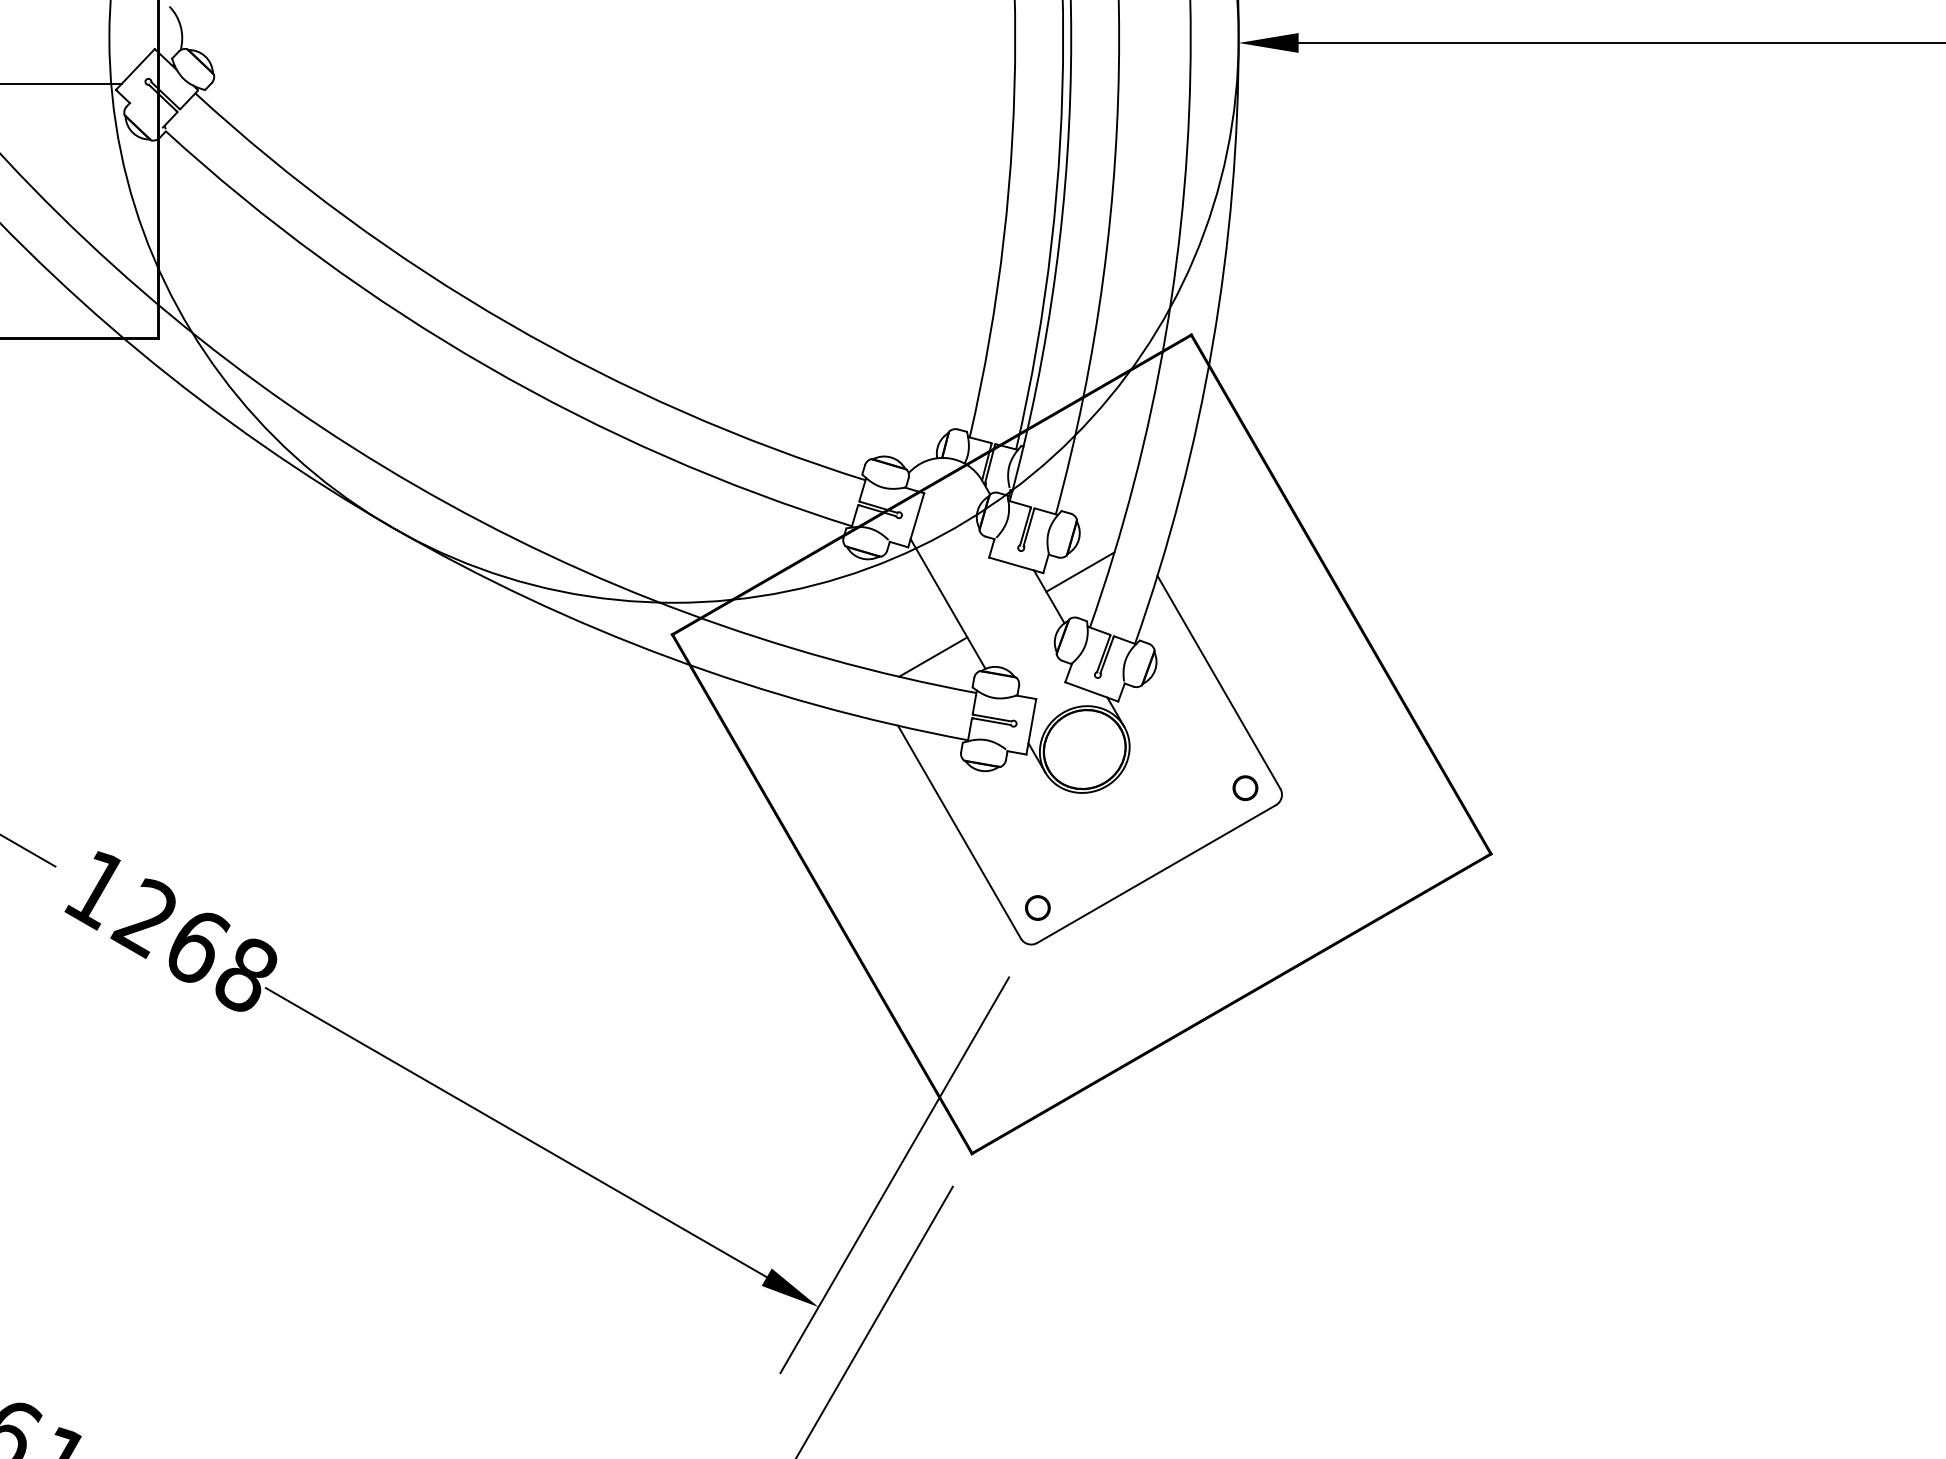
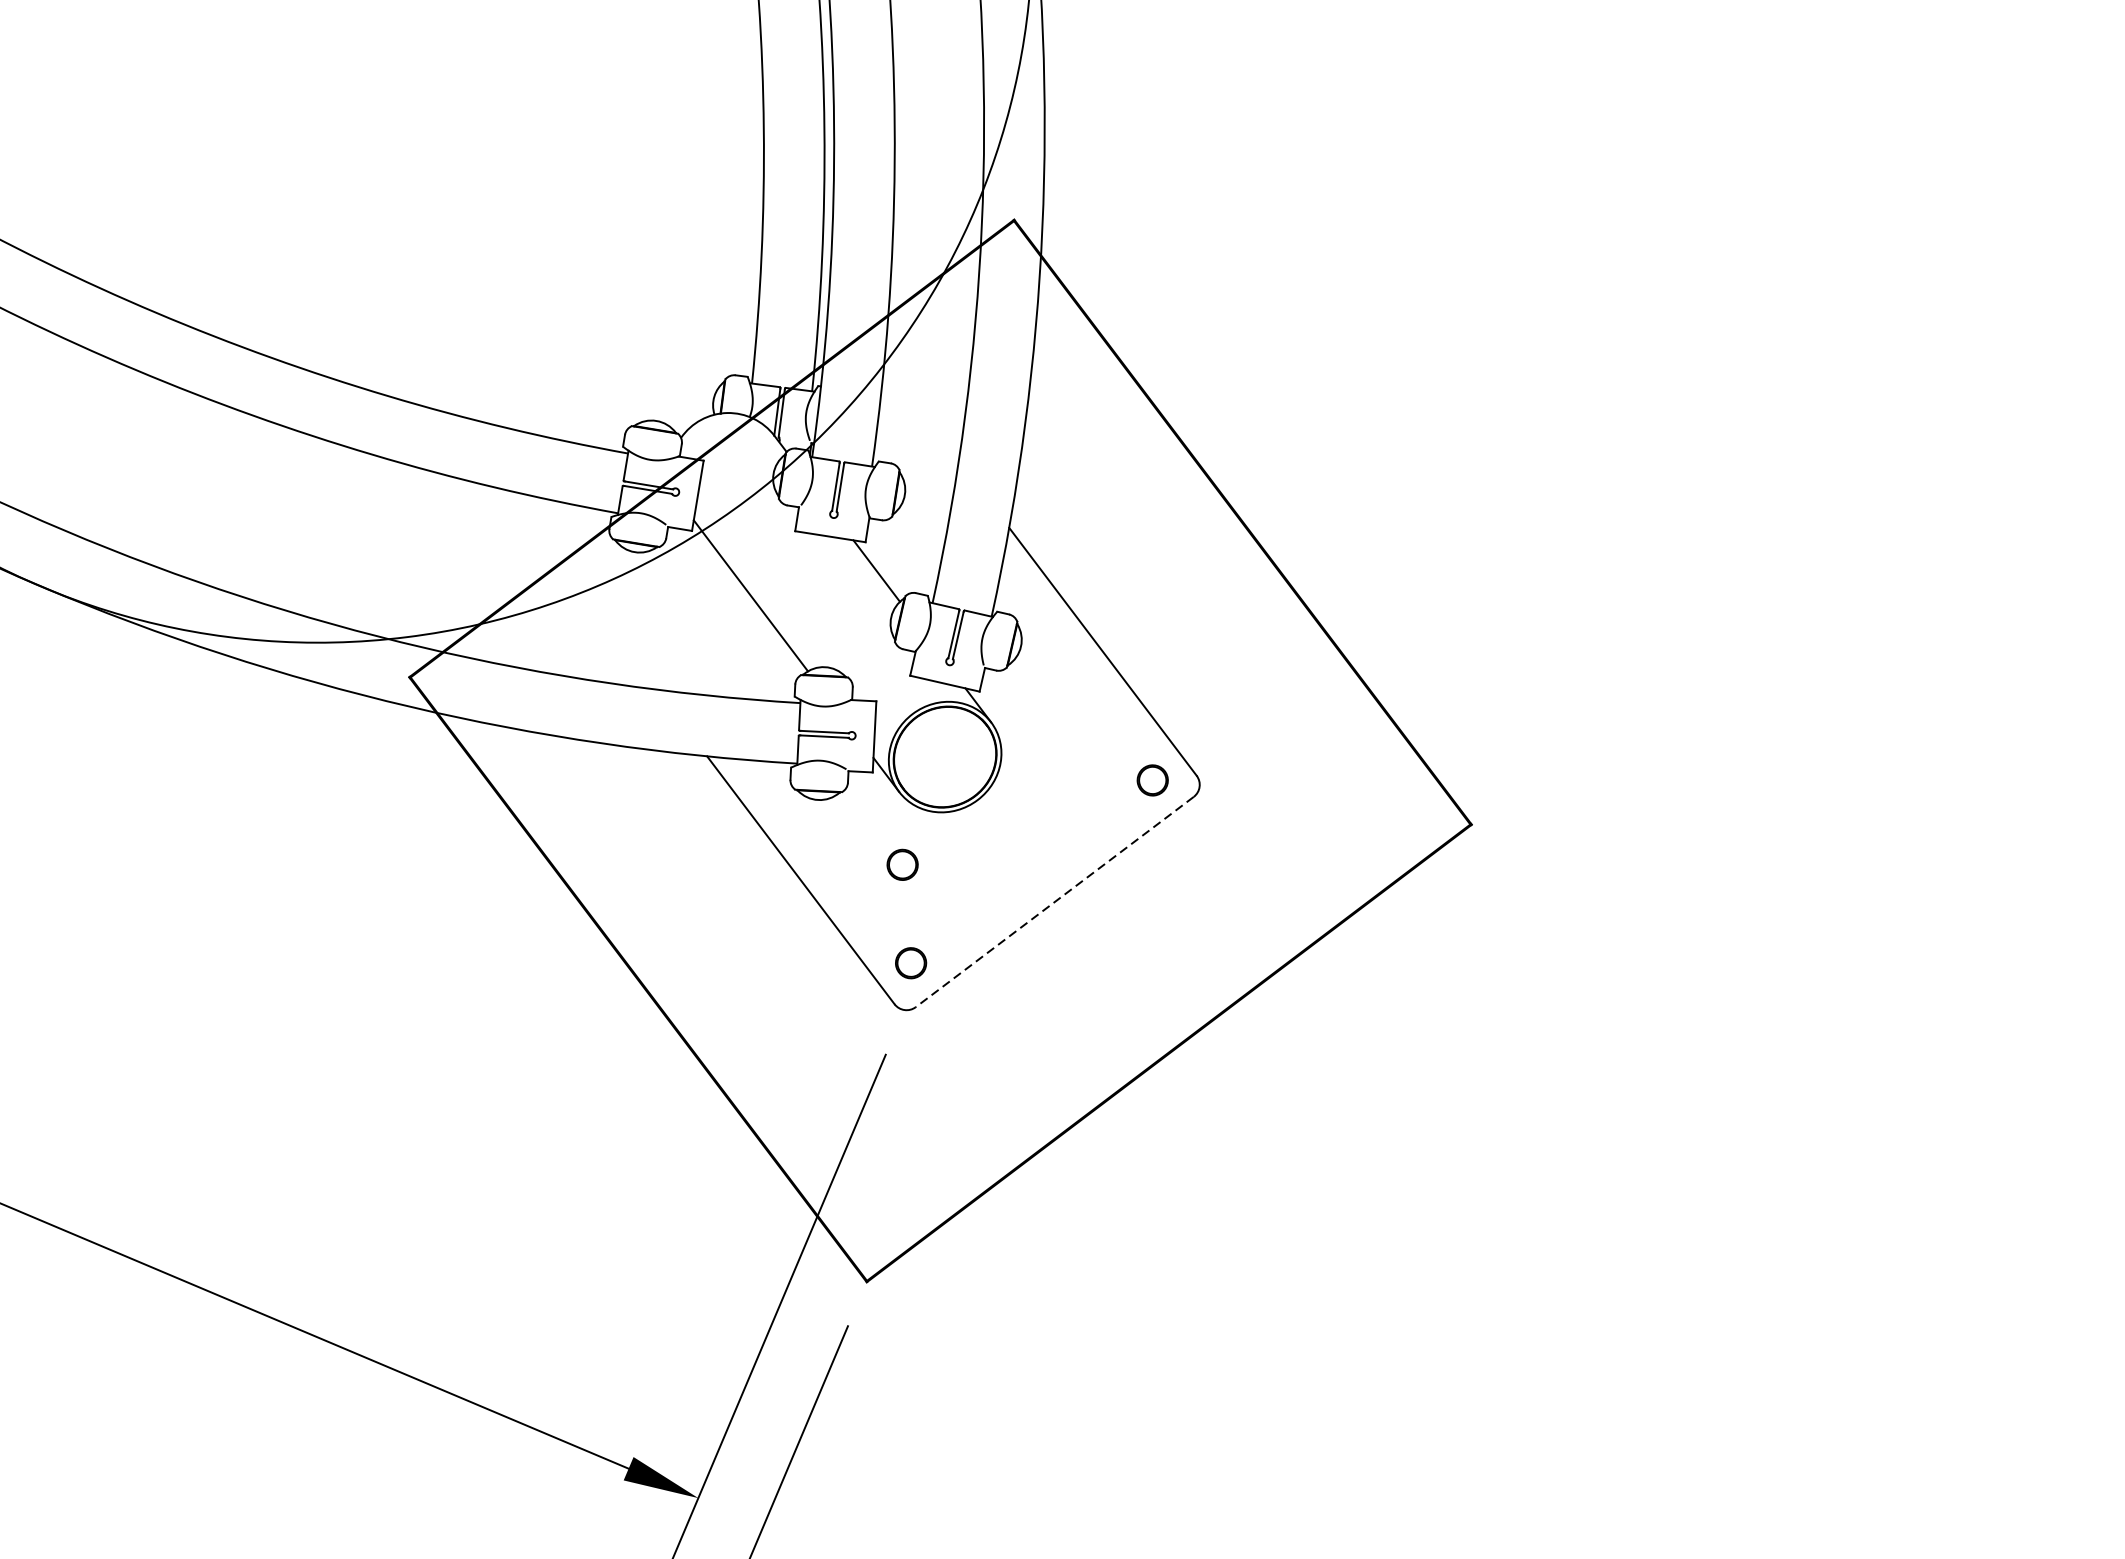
line: (1080, 571) -> (911, 534), removed
line: (933, 656) -> (740, 663), removed
circle: (1040, 829) -> (902, 864), added
line: (1156, 874) -> (1054, 902), solid -> dashed

